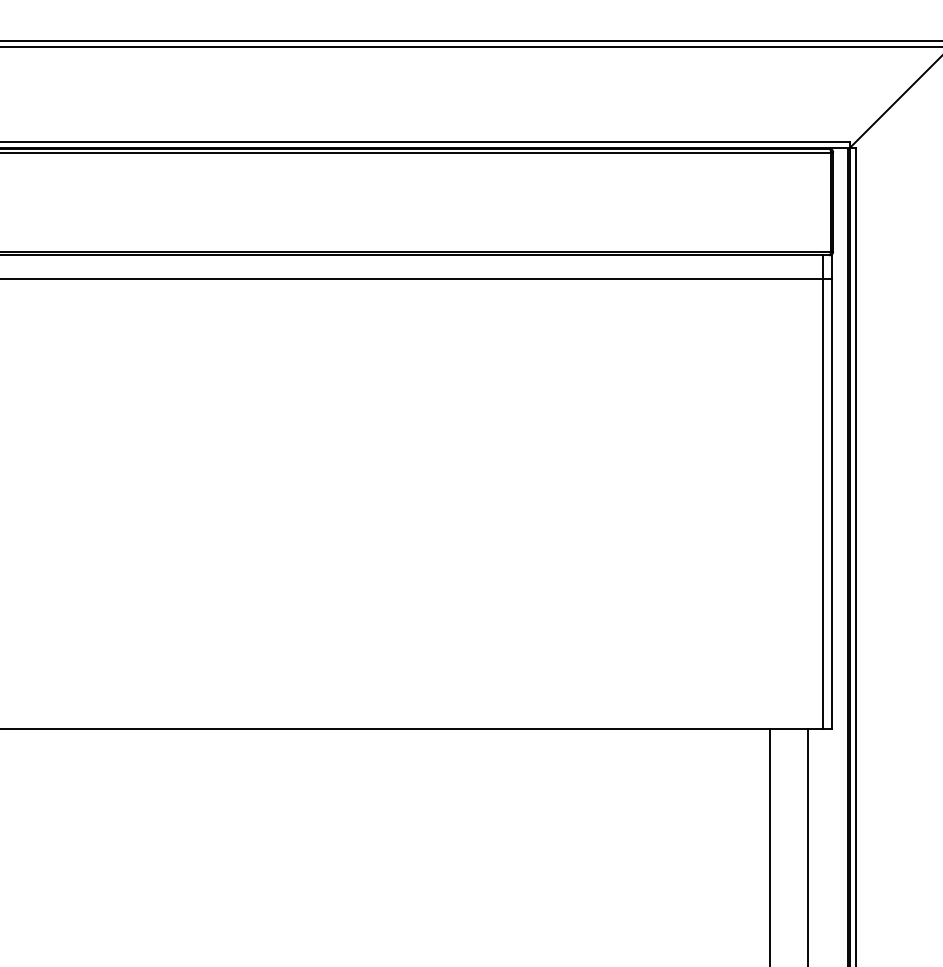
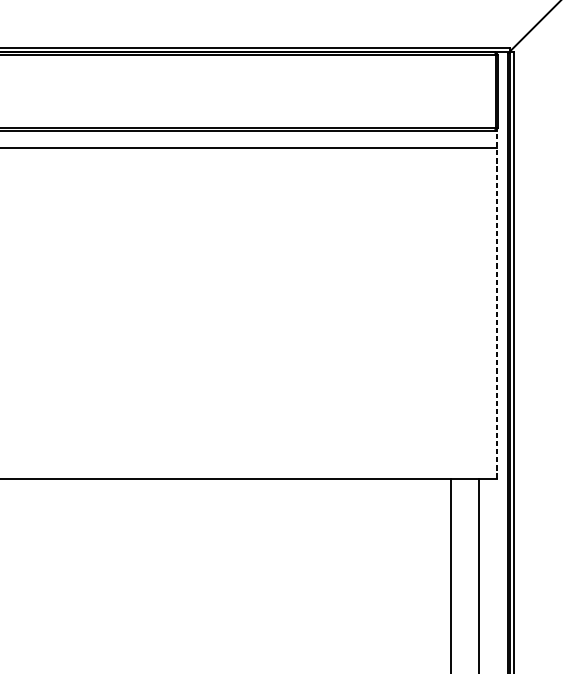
line: (822, 492) -> (489, 304), removed
line: (832, 492) -> (496, 304), solid -> dashed

